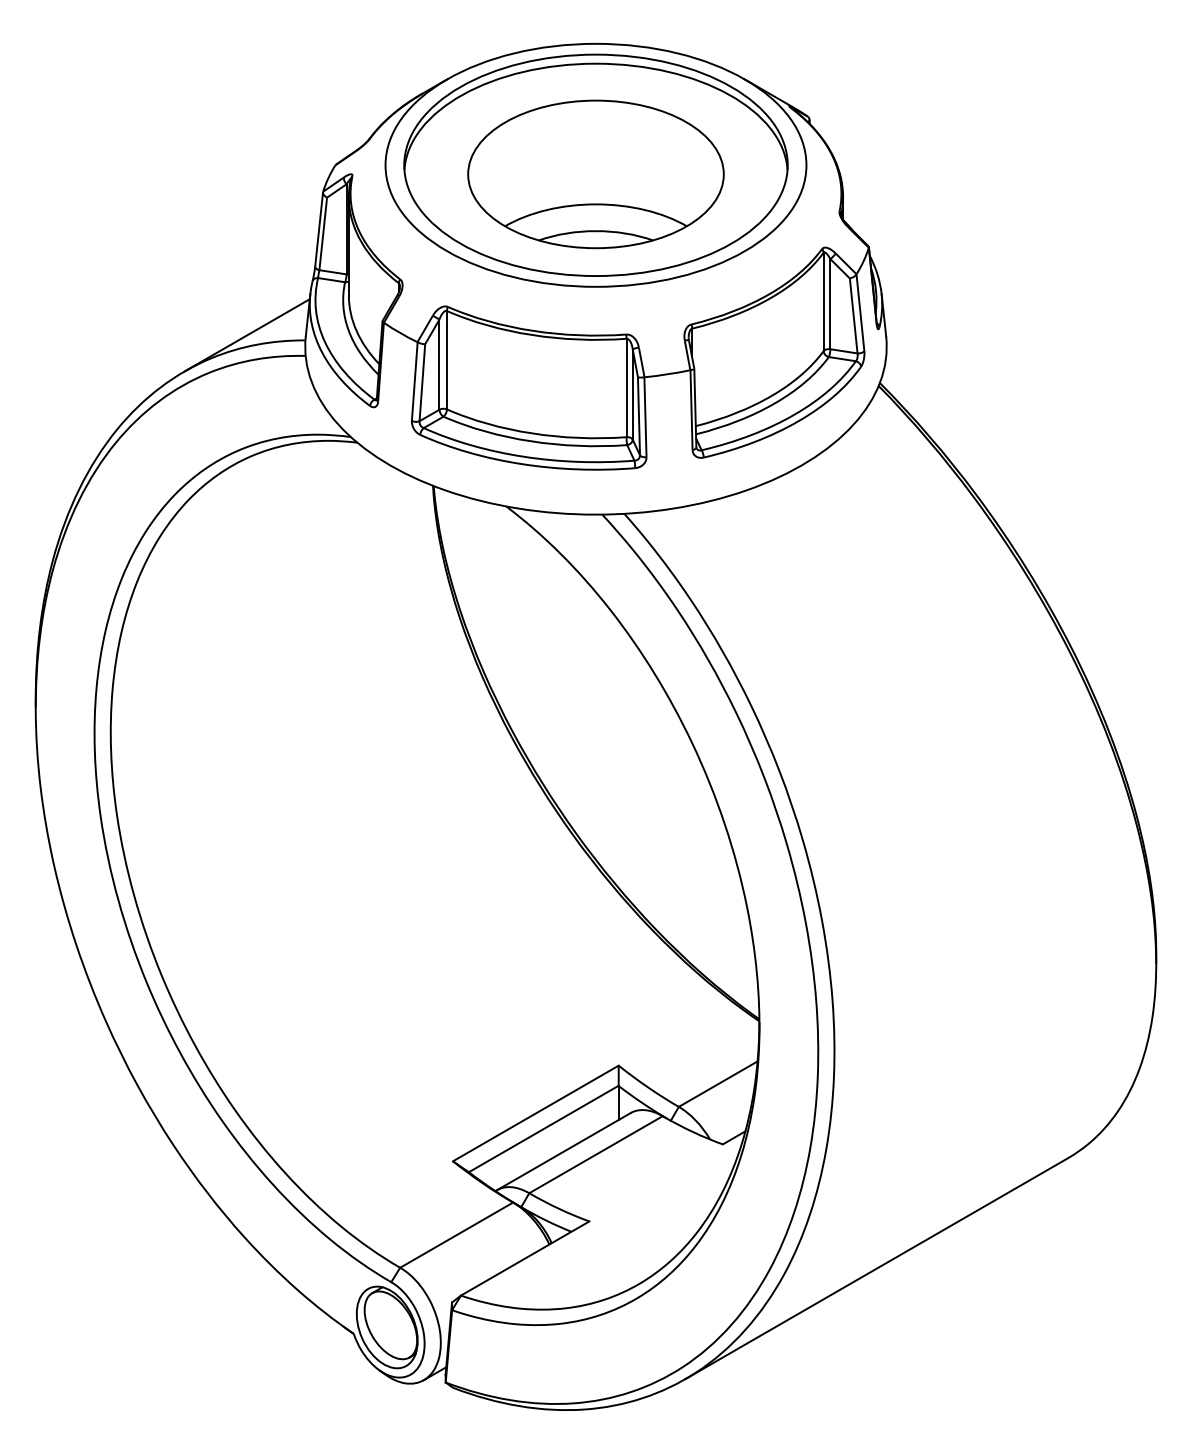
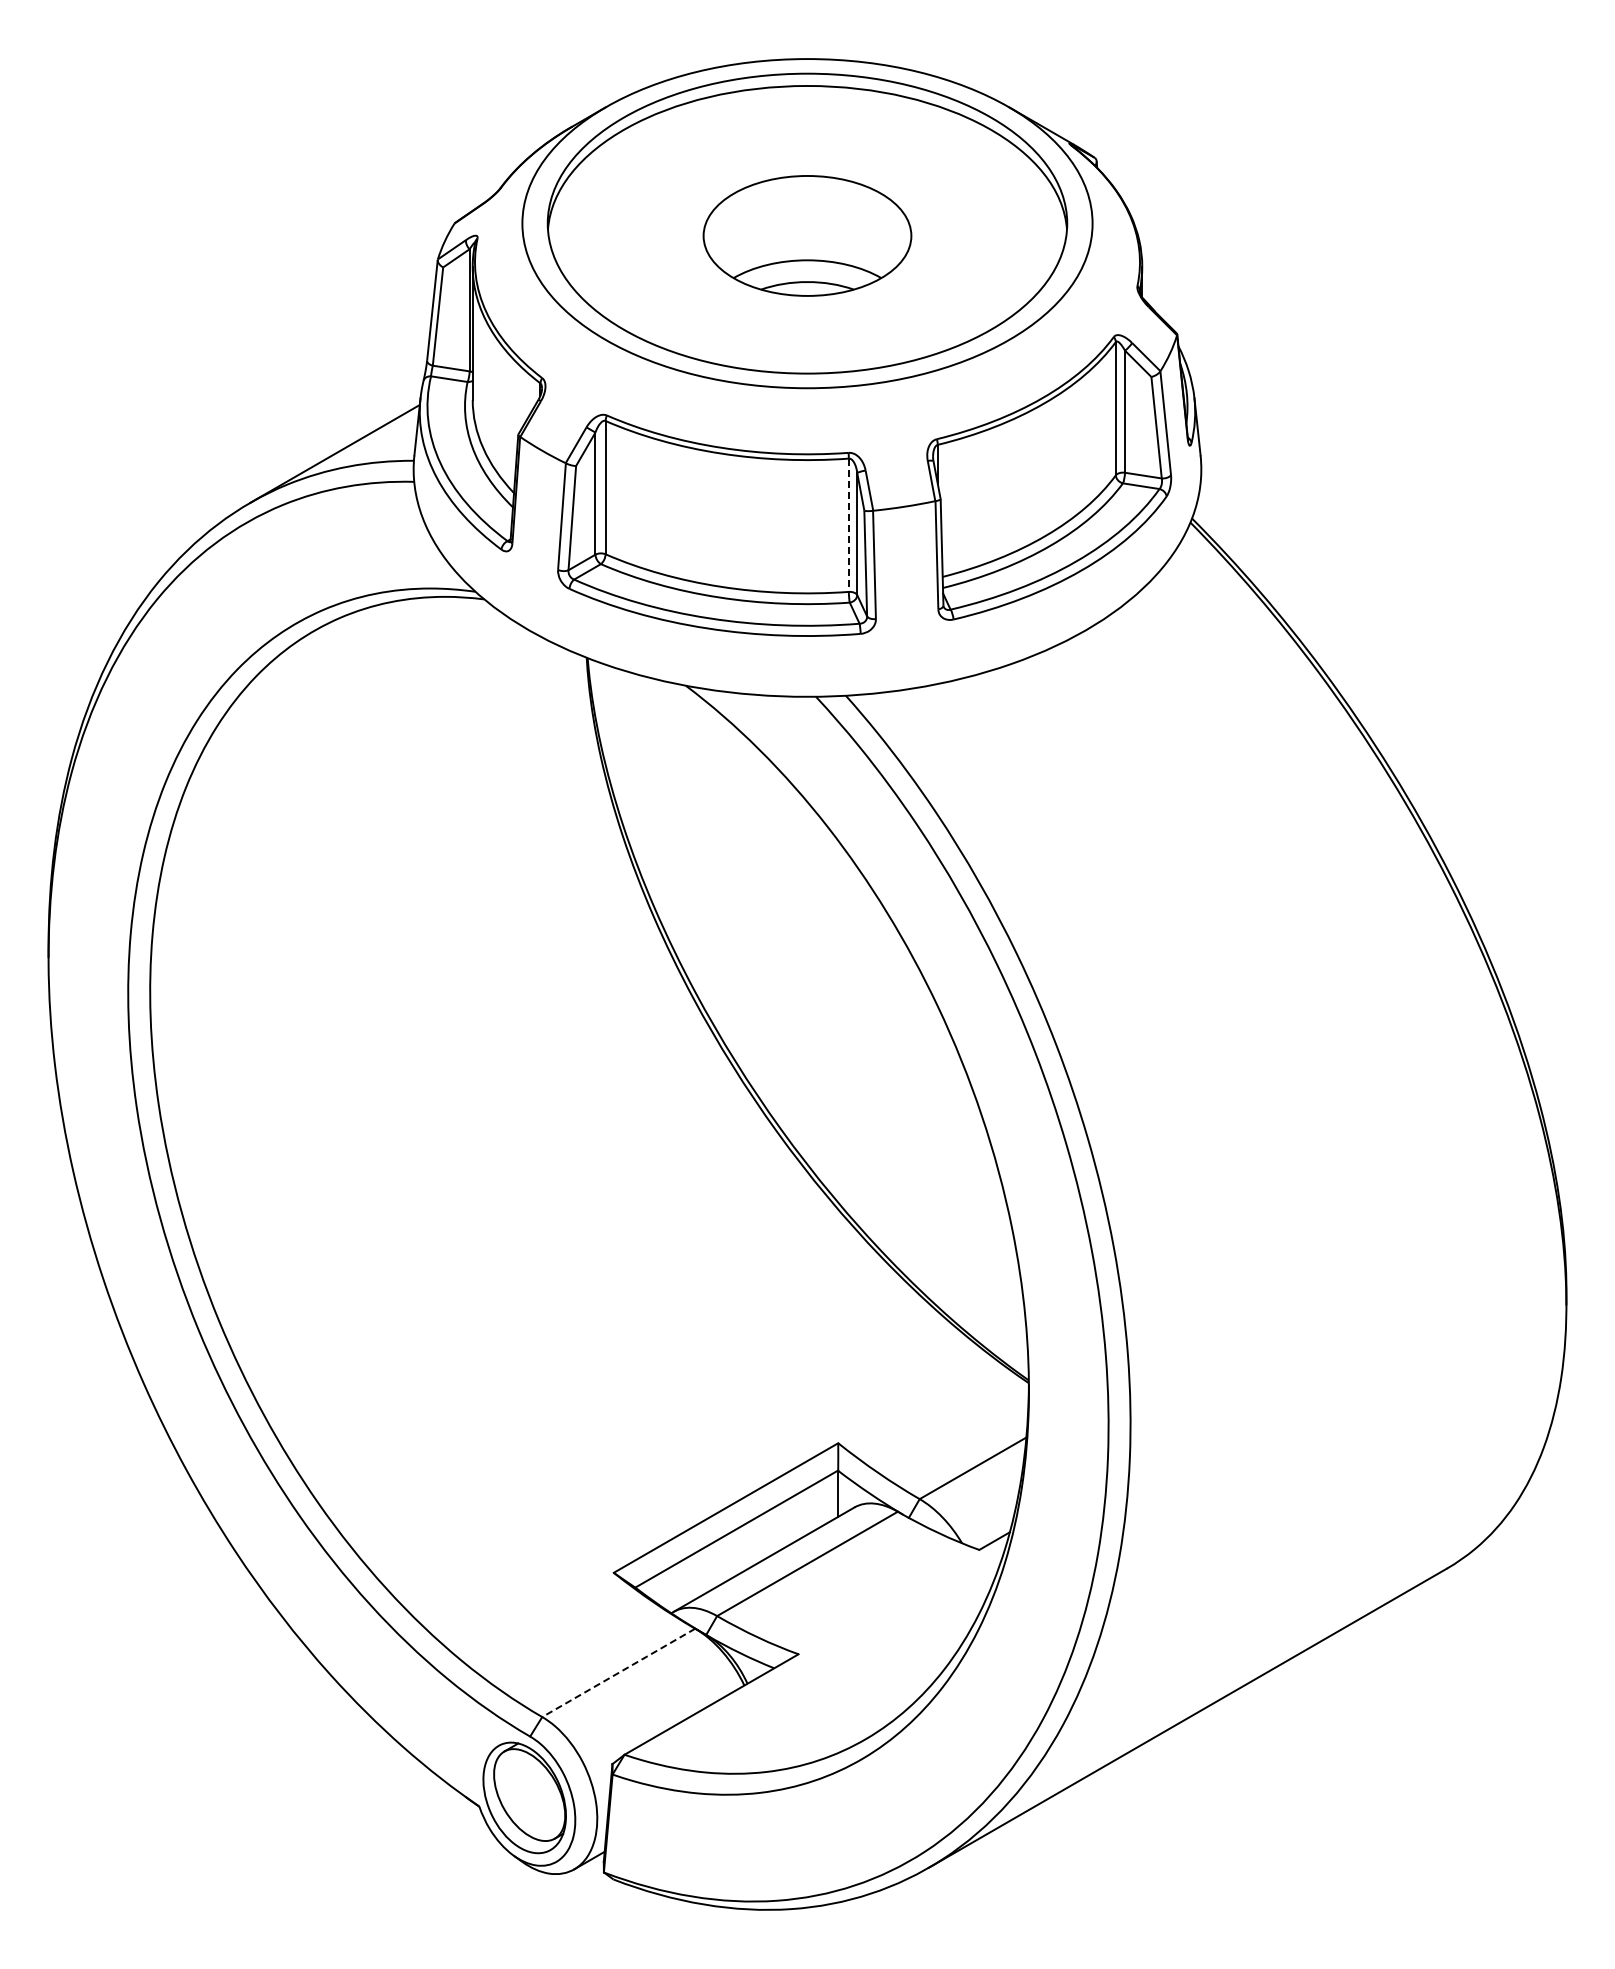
part: (596, 174) -> (807, 235), size x0.6
line: (626, 388) -> (848, 525), solid -> dashed
line: (456, 1235) -> (618, 1673), solid -> dashed

